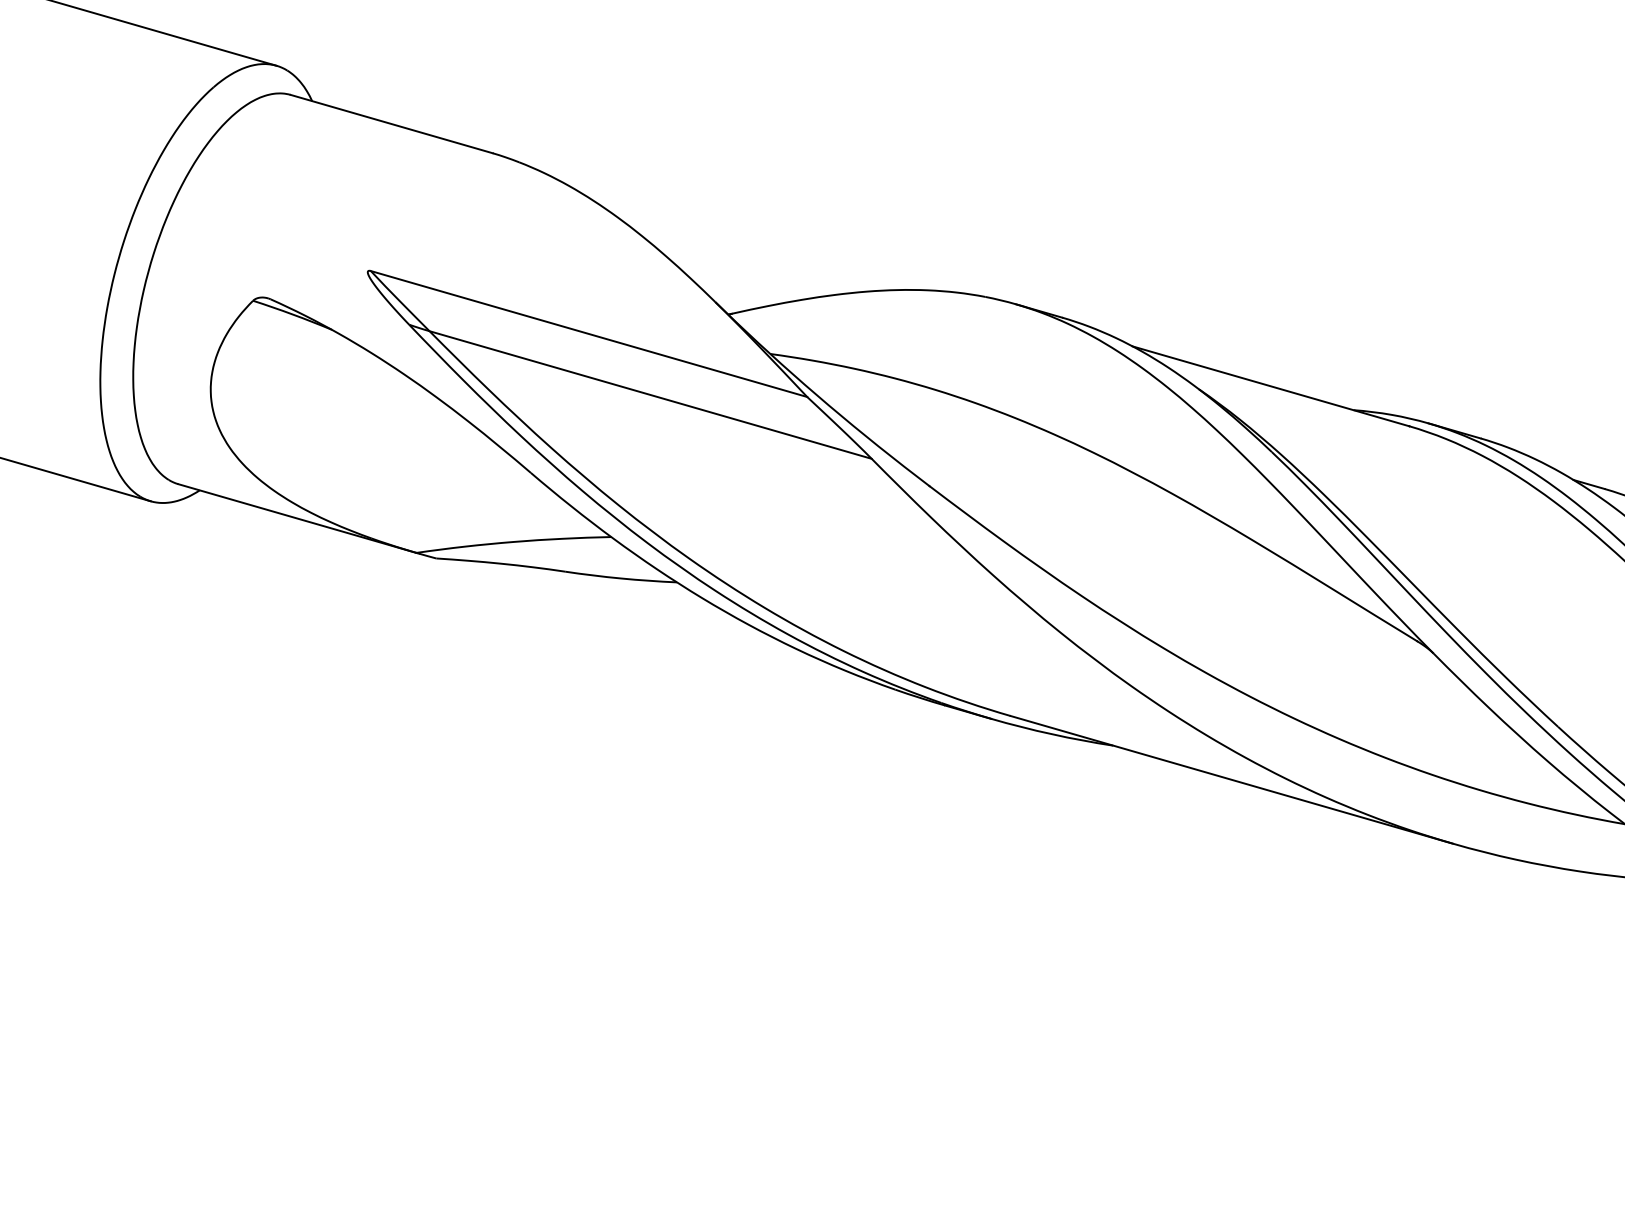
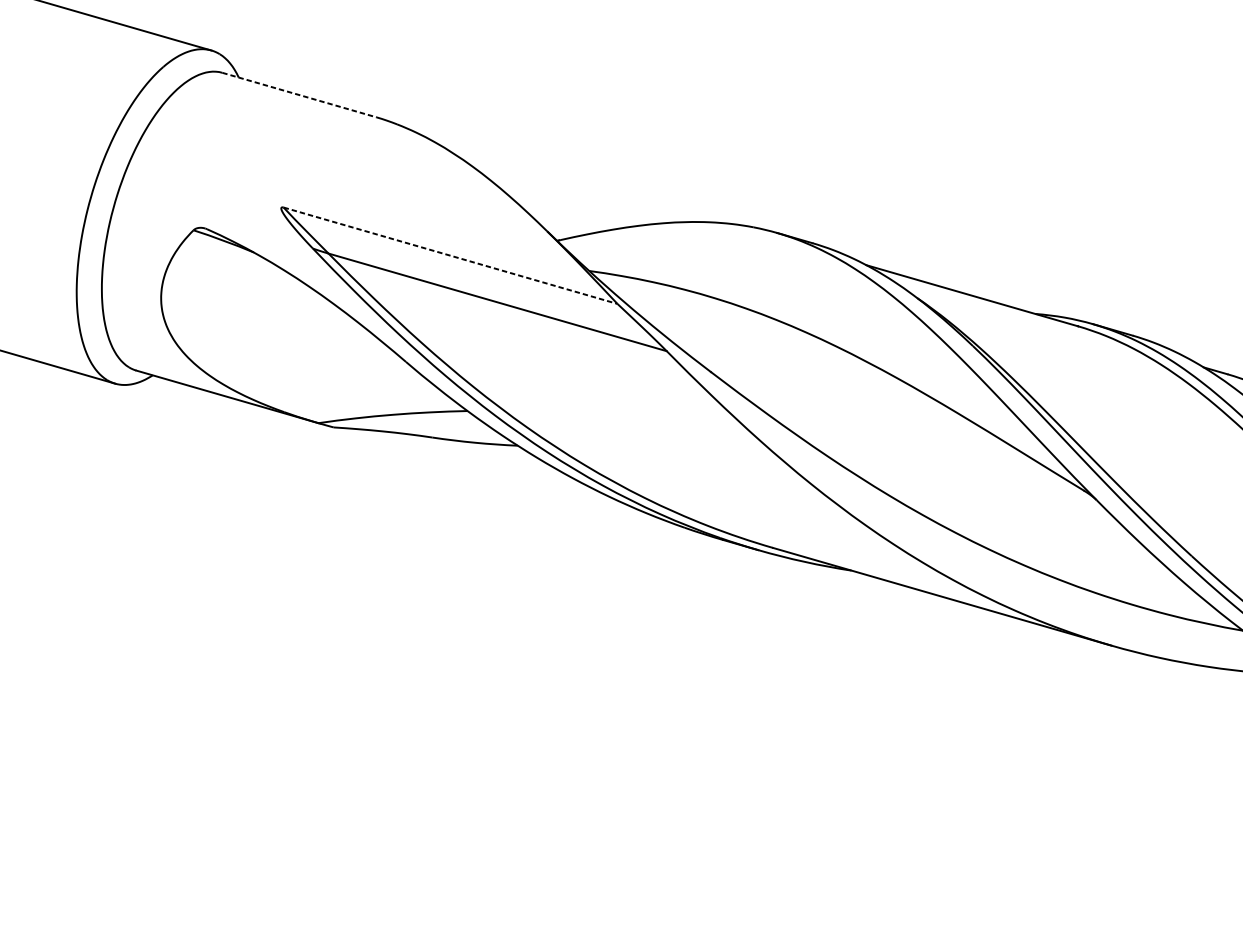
line: (392, 124) -> (300, 95), solid -> dashed
line: (589, 334) -> (450, 256), solid -> dashed

